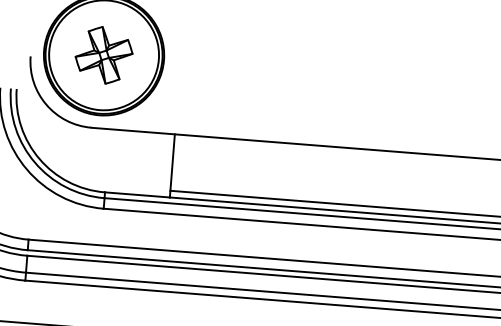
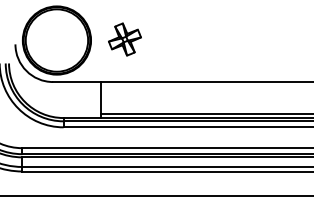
part: (103, 55) -> (124, 39), moved

